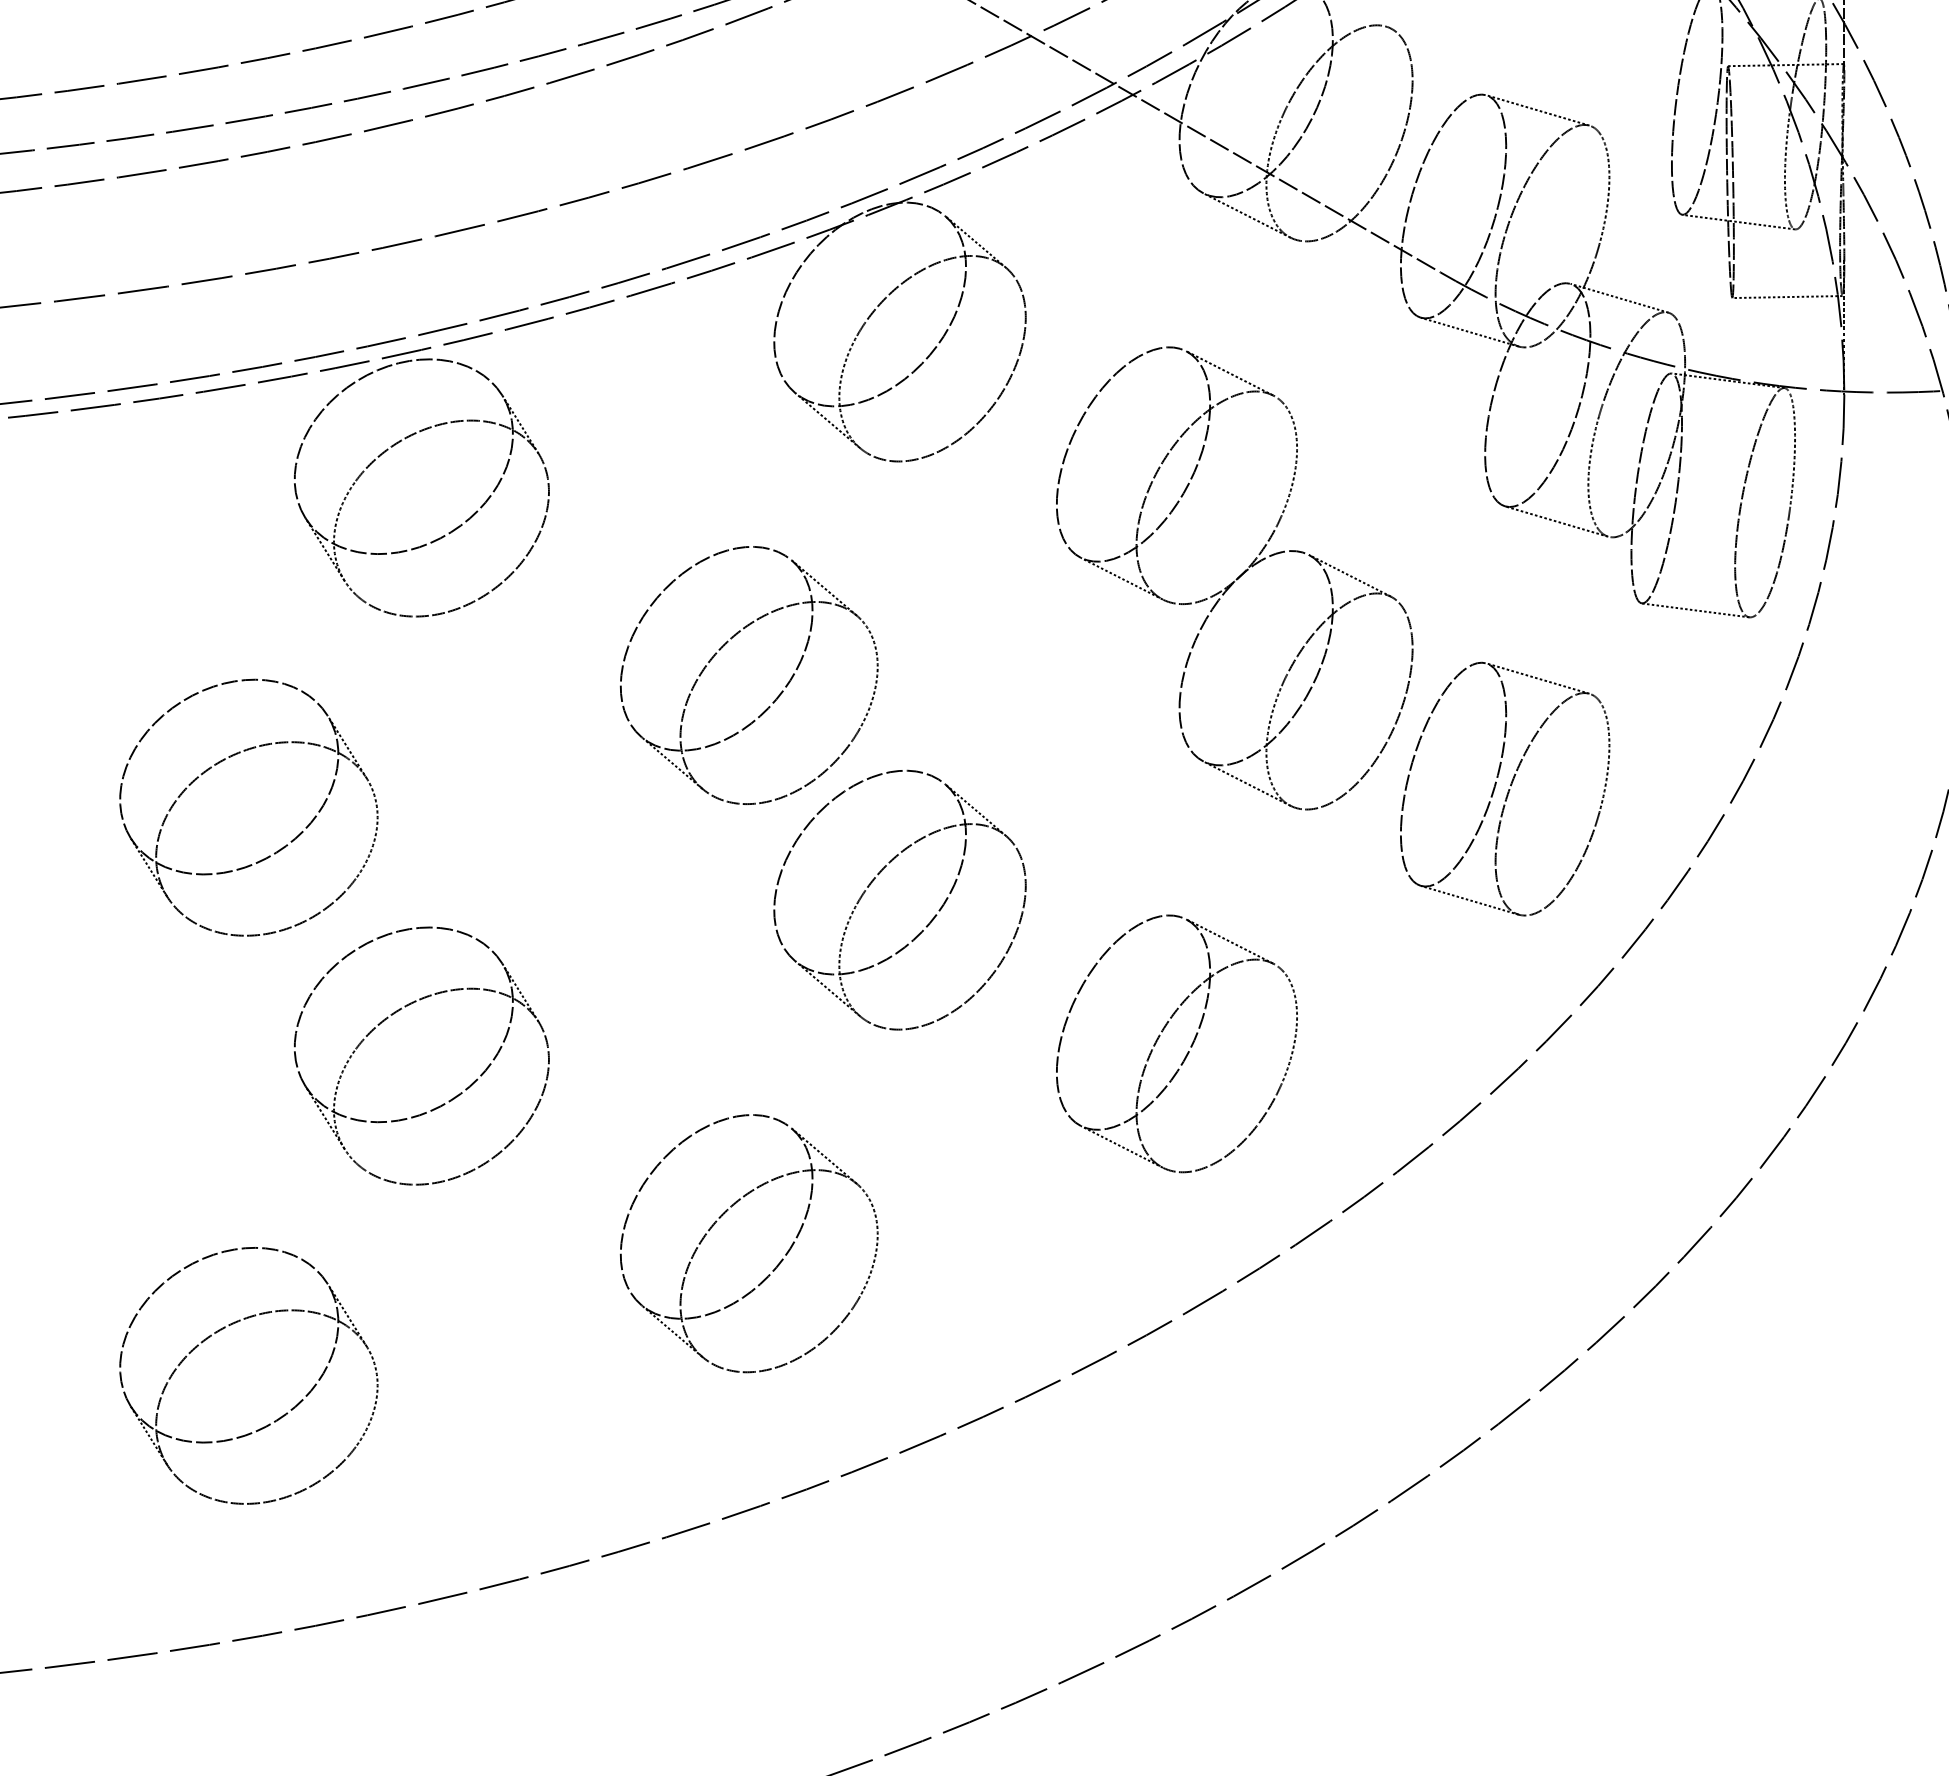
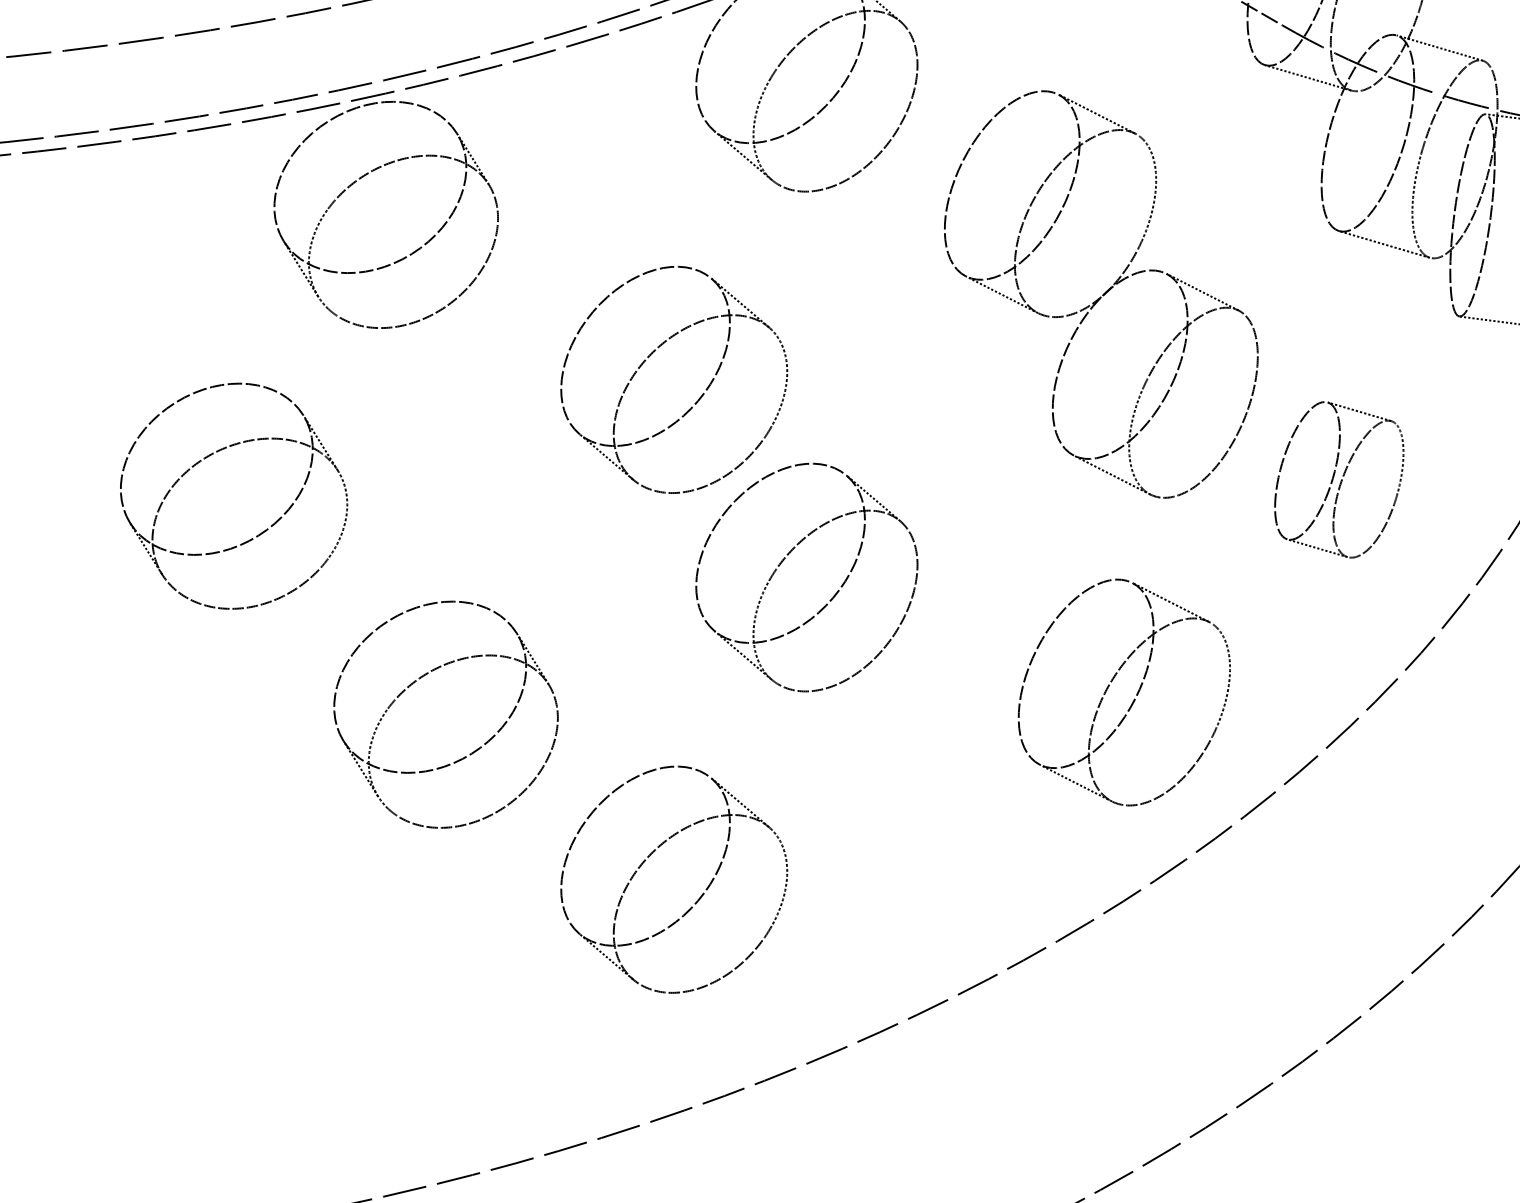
part: (1505, 788) -> (1339, 479), size x0.7
part: (394, 1014) -> (421, 678), moved
part: (1190, 1045) -> (1136, 693), moved
part: (277, 1418) -> (259, 1033), removed

